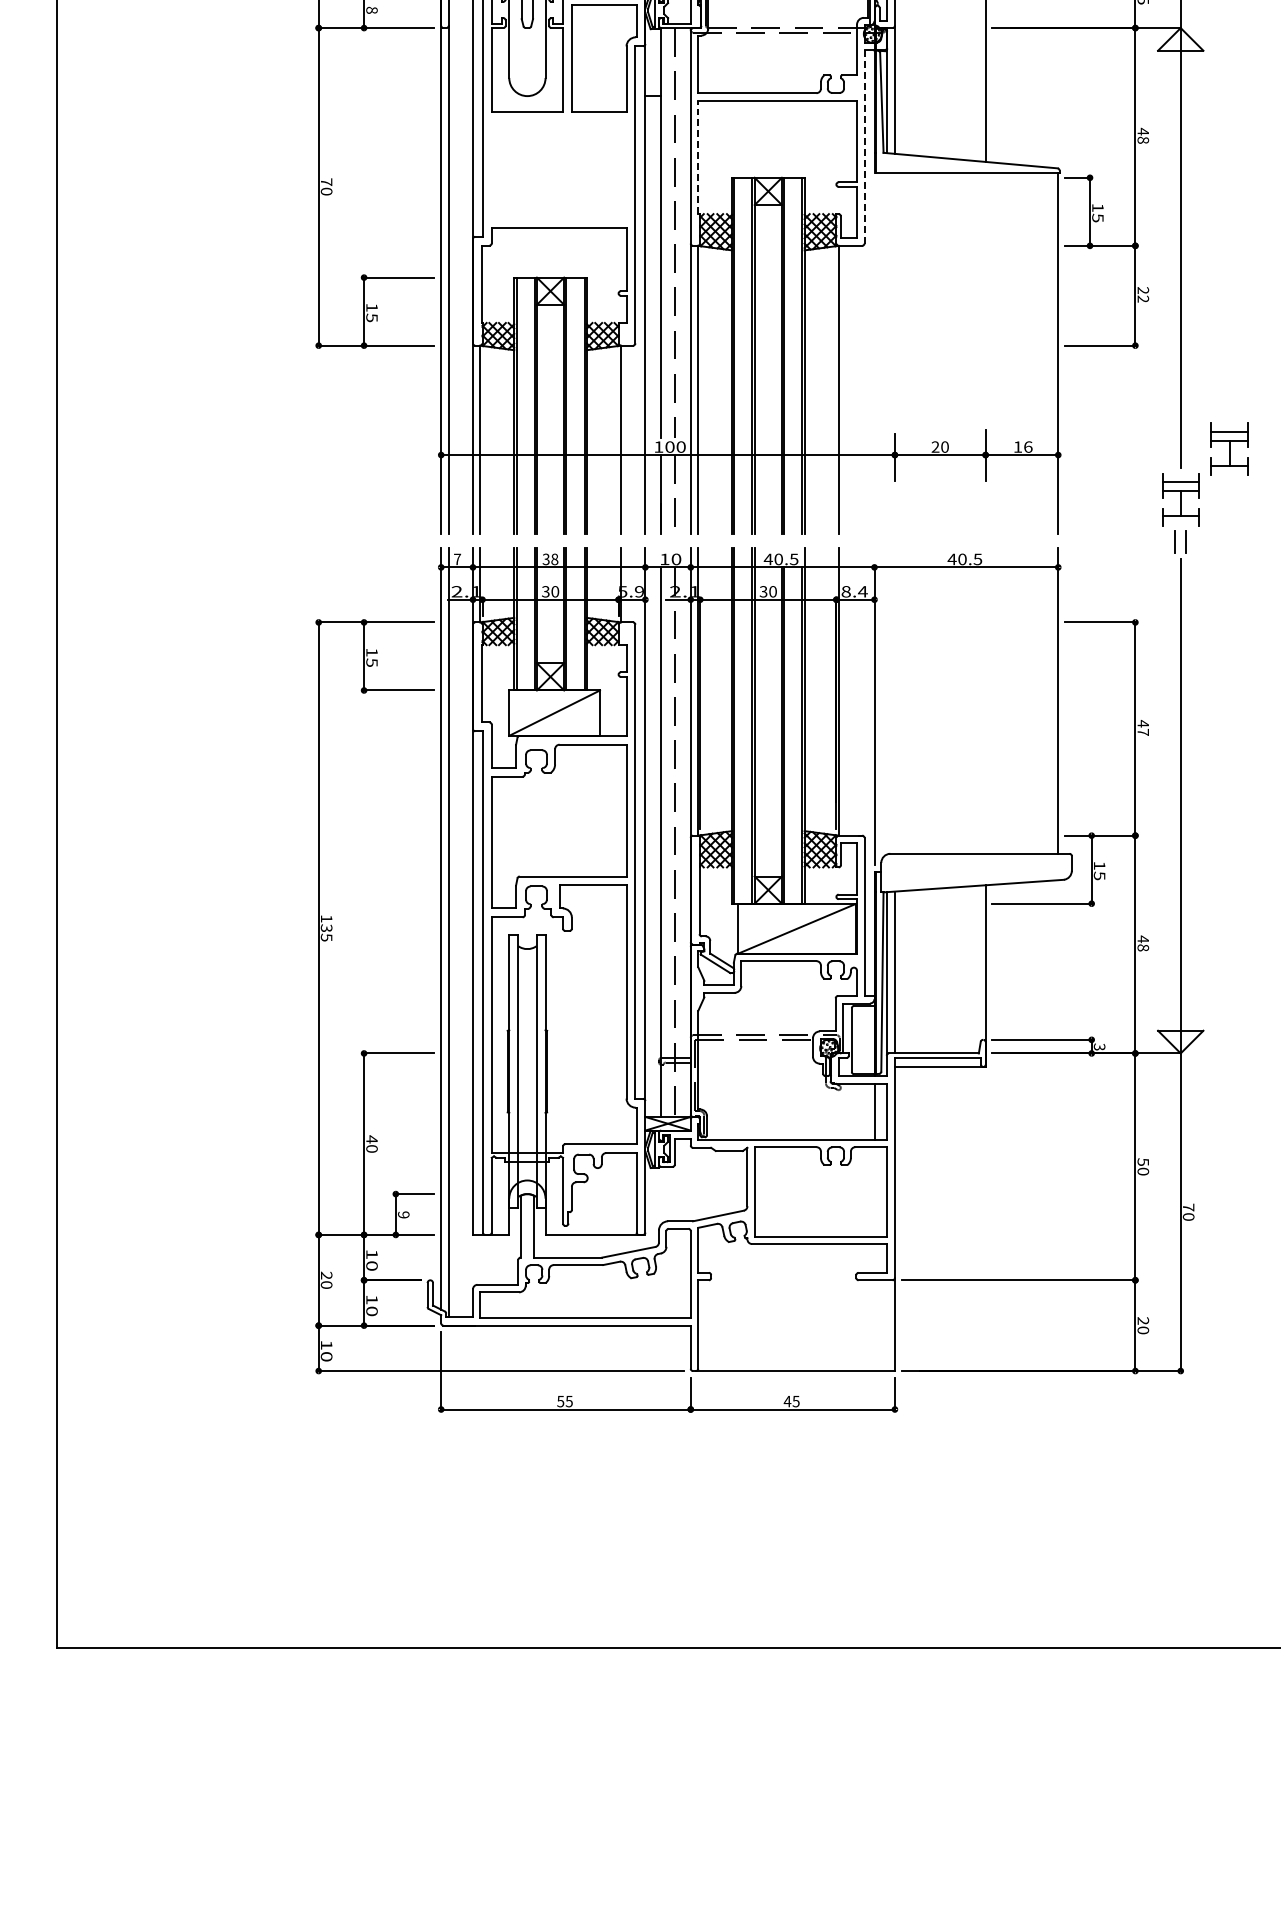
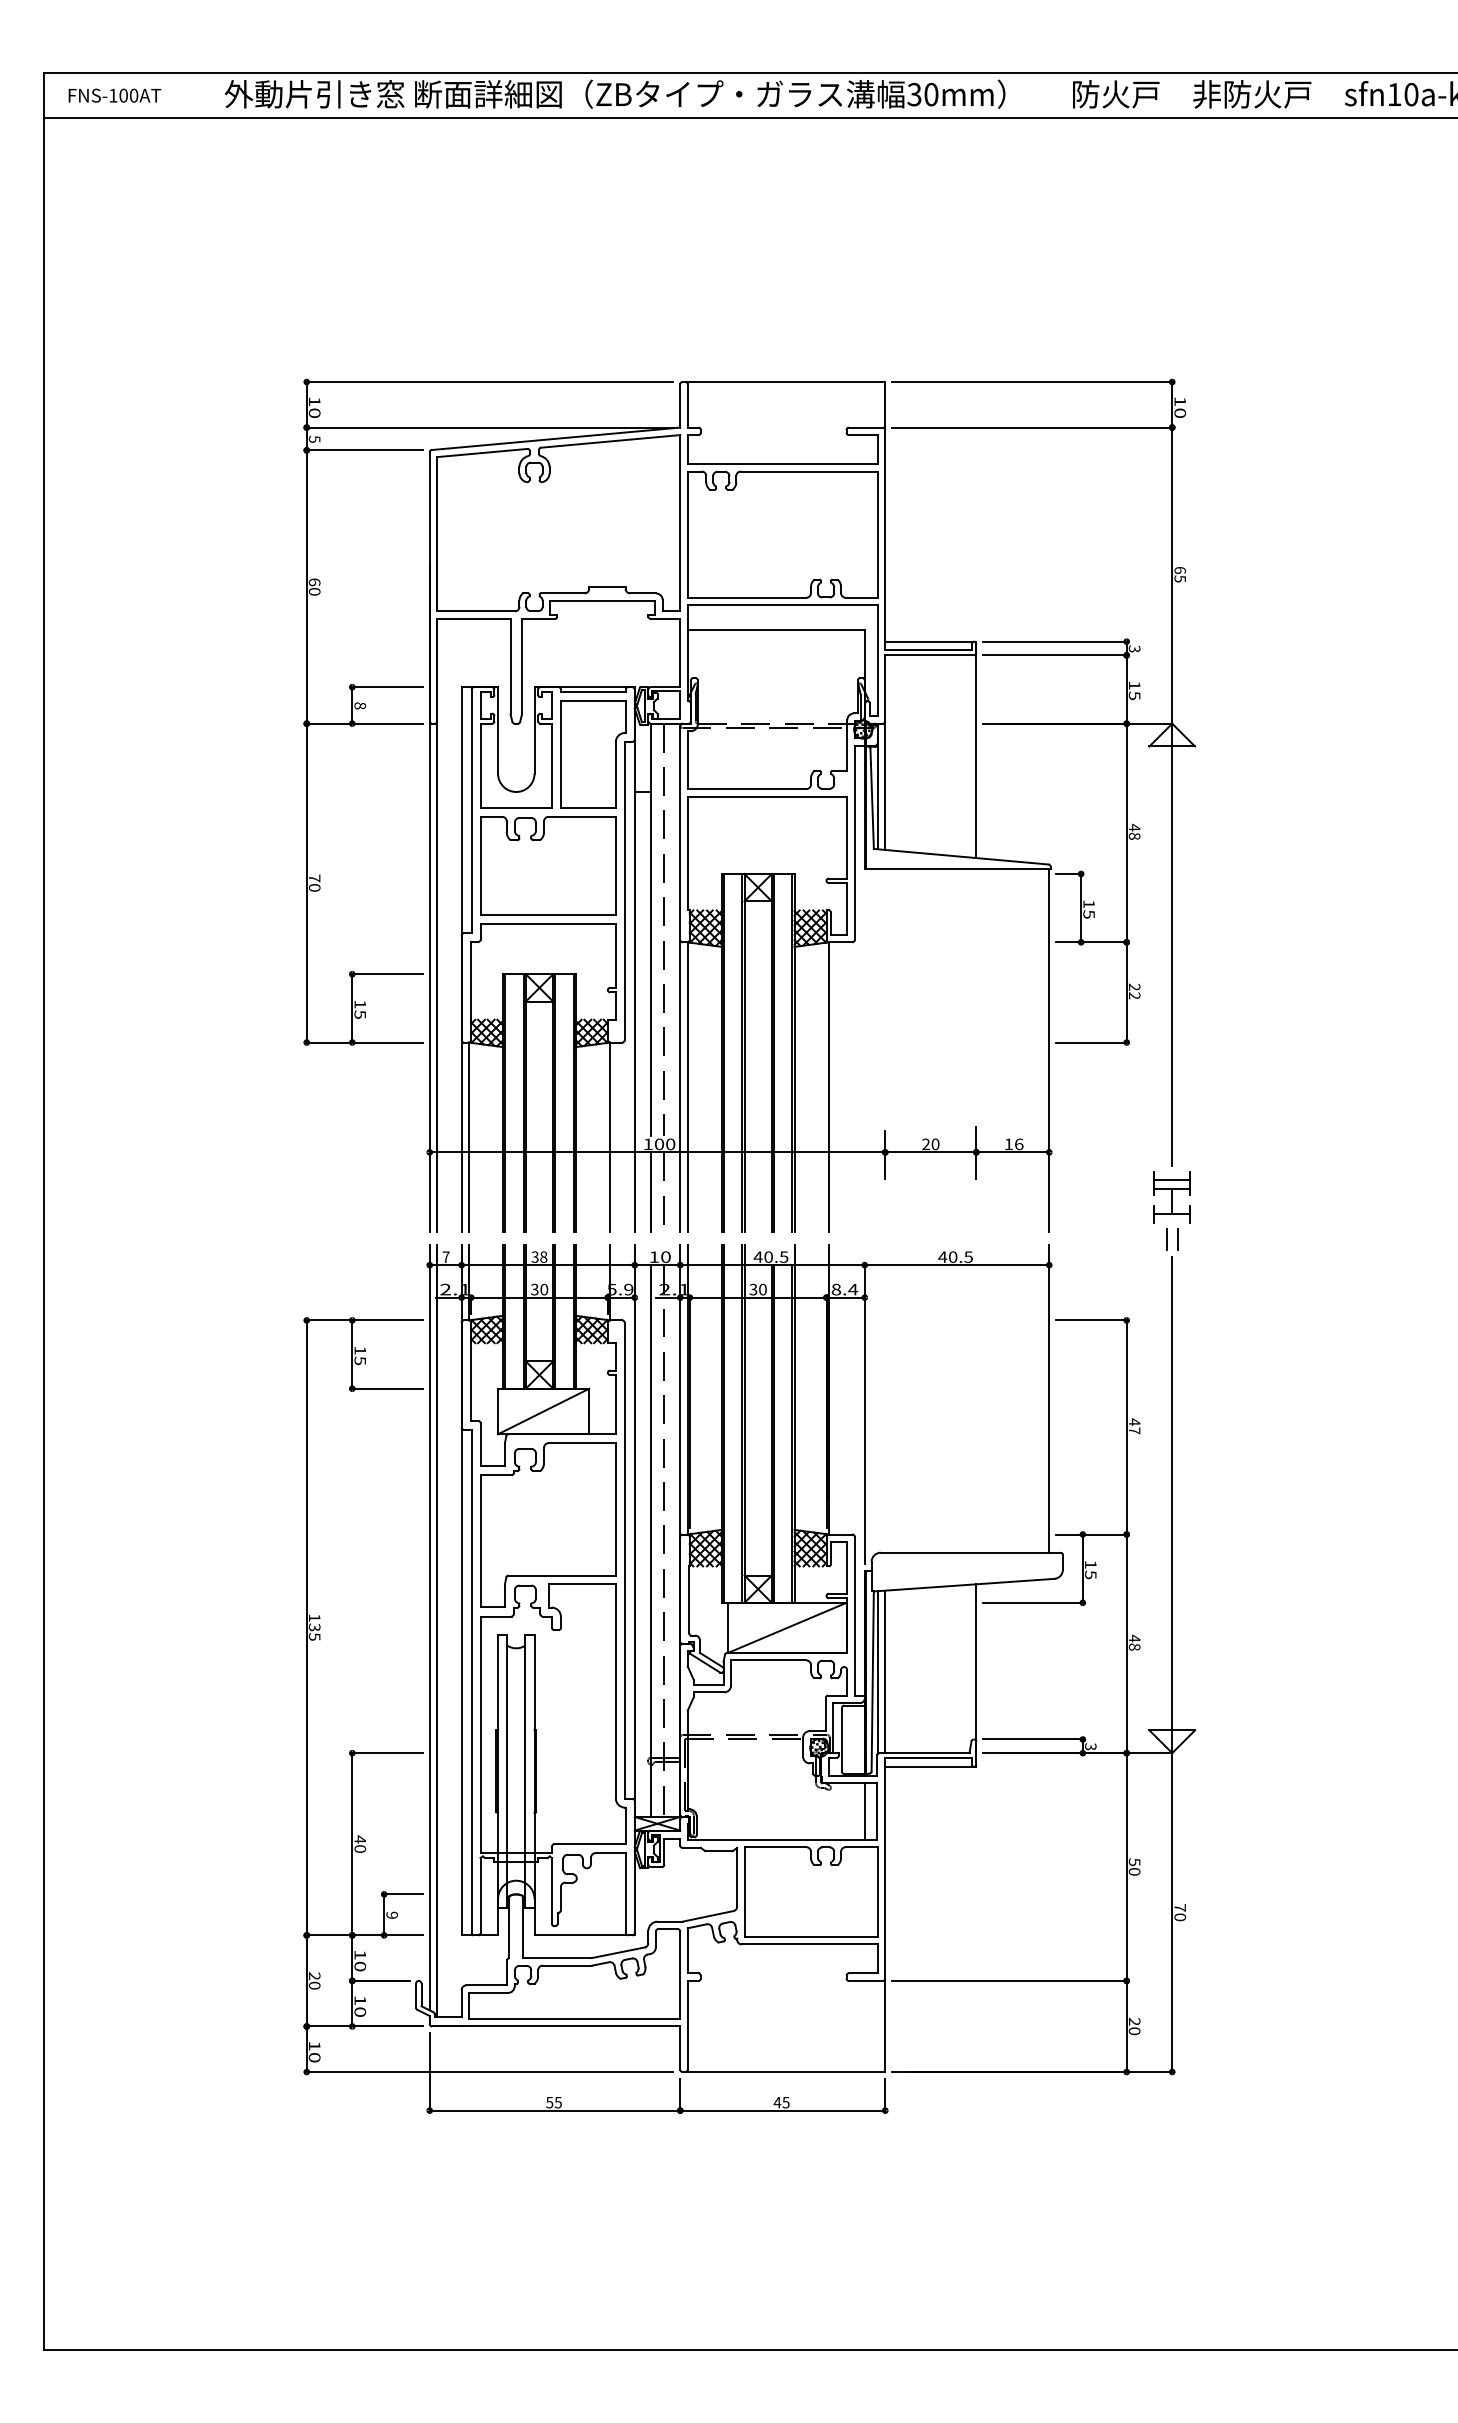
line: (864, 146) -> (854, 842), dashed -> solid
line: (697, 157) -> (687, 853), dashed -> solid
part: (559, 169) -> (548, 865), added
part: (1228, 449) -> (1220, 1146), removed

